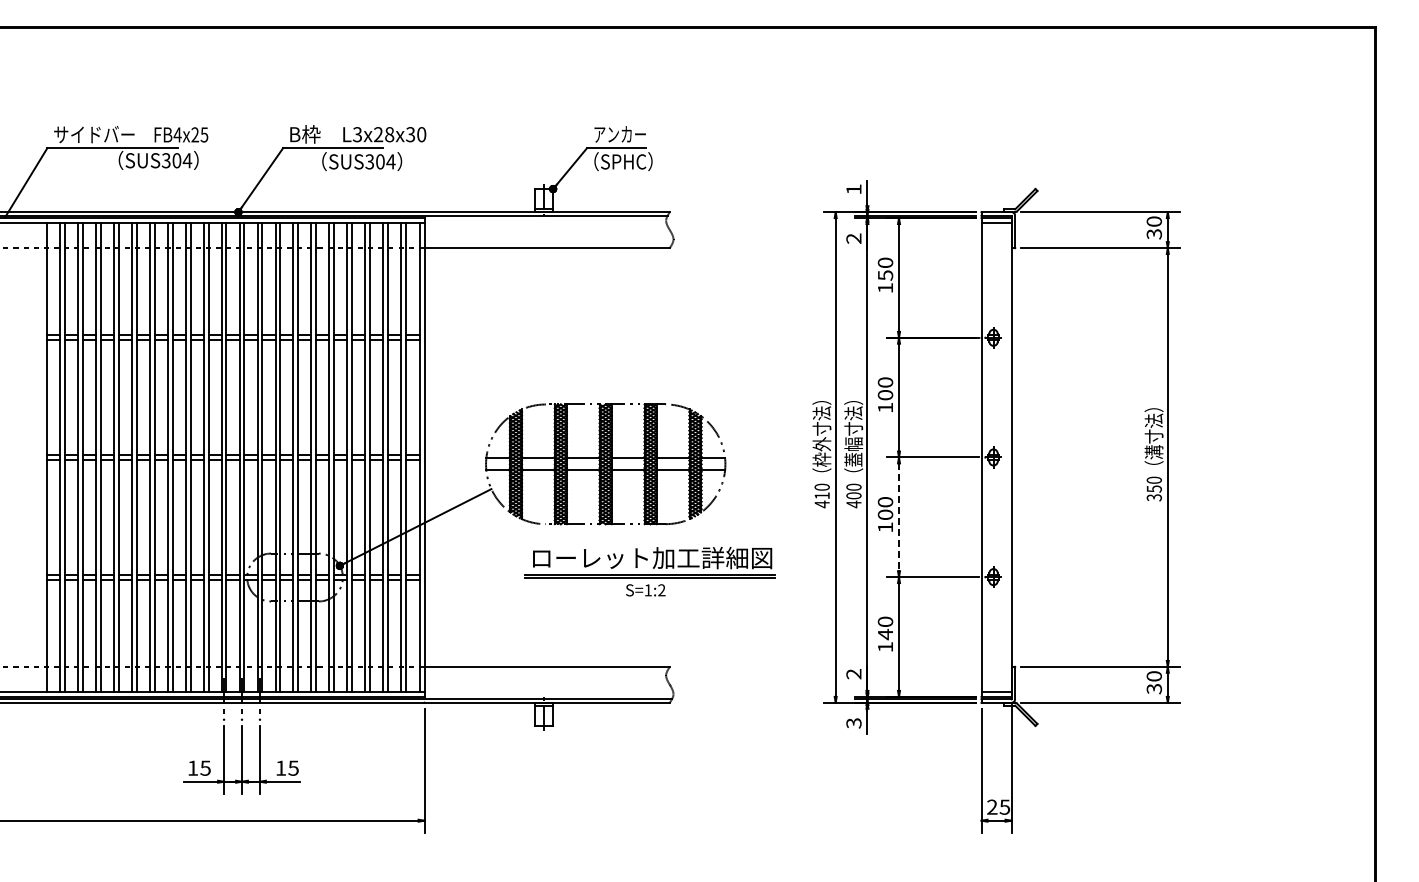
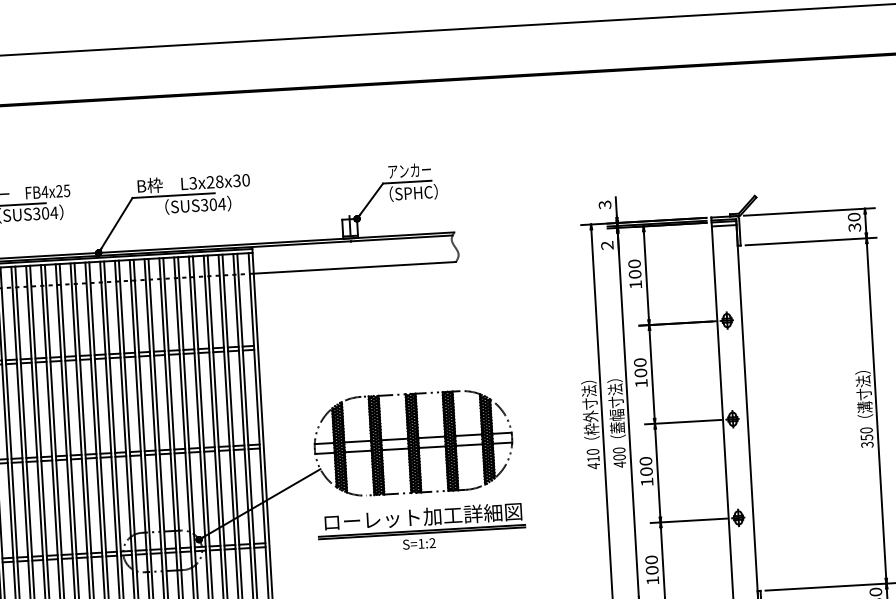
text: (853, 189) -> (604, 204), 1 -> 3
text: (885, 275) -> (635, 274), 150 -> 100
line: (899, 517) -> (658, 473), dashed -> solid
part: (649, 571) -> (421, 528), moved
text: (885, 634) -> (652, 570), 140 -> 100

